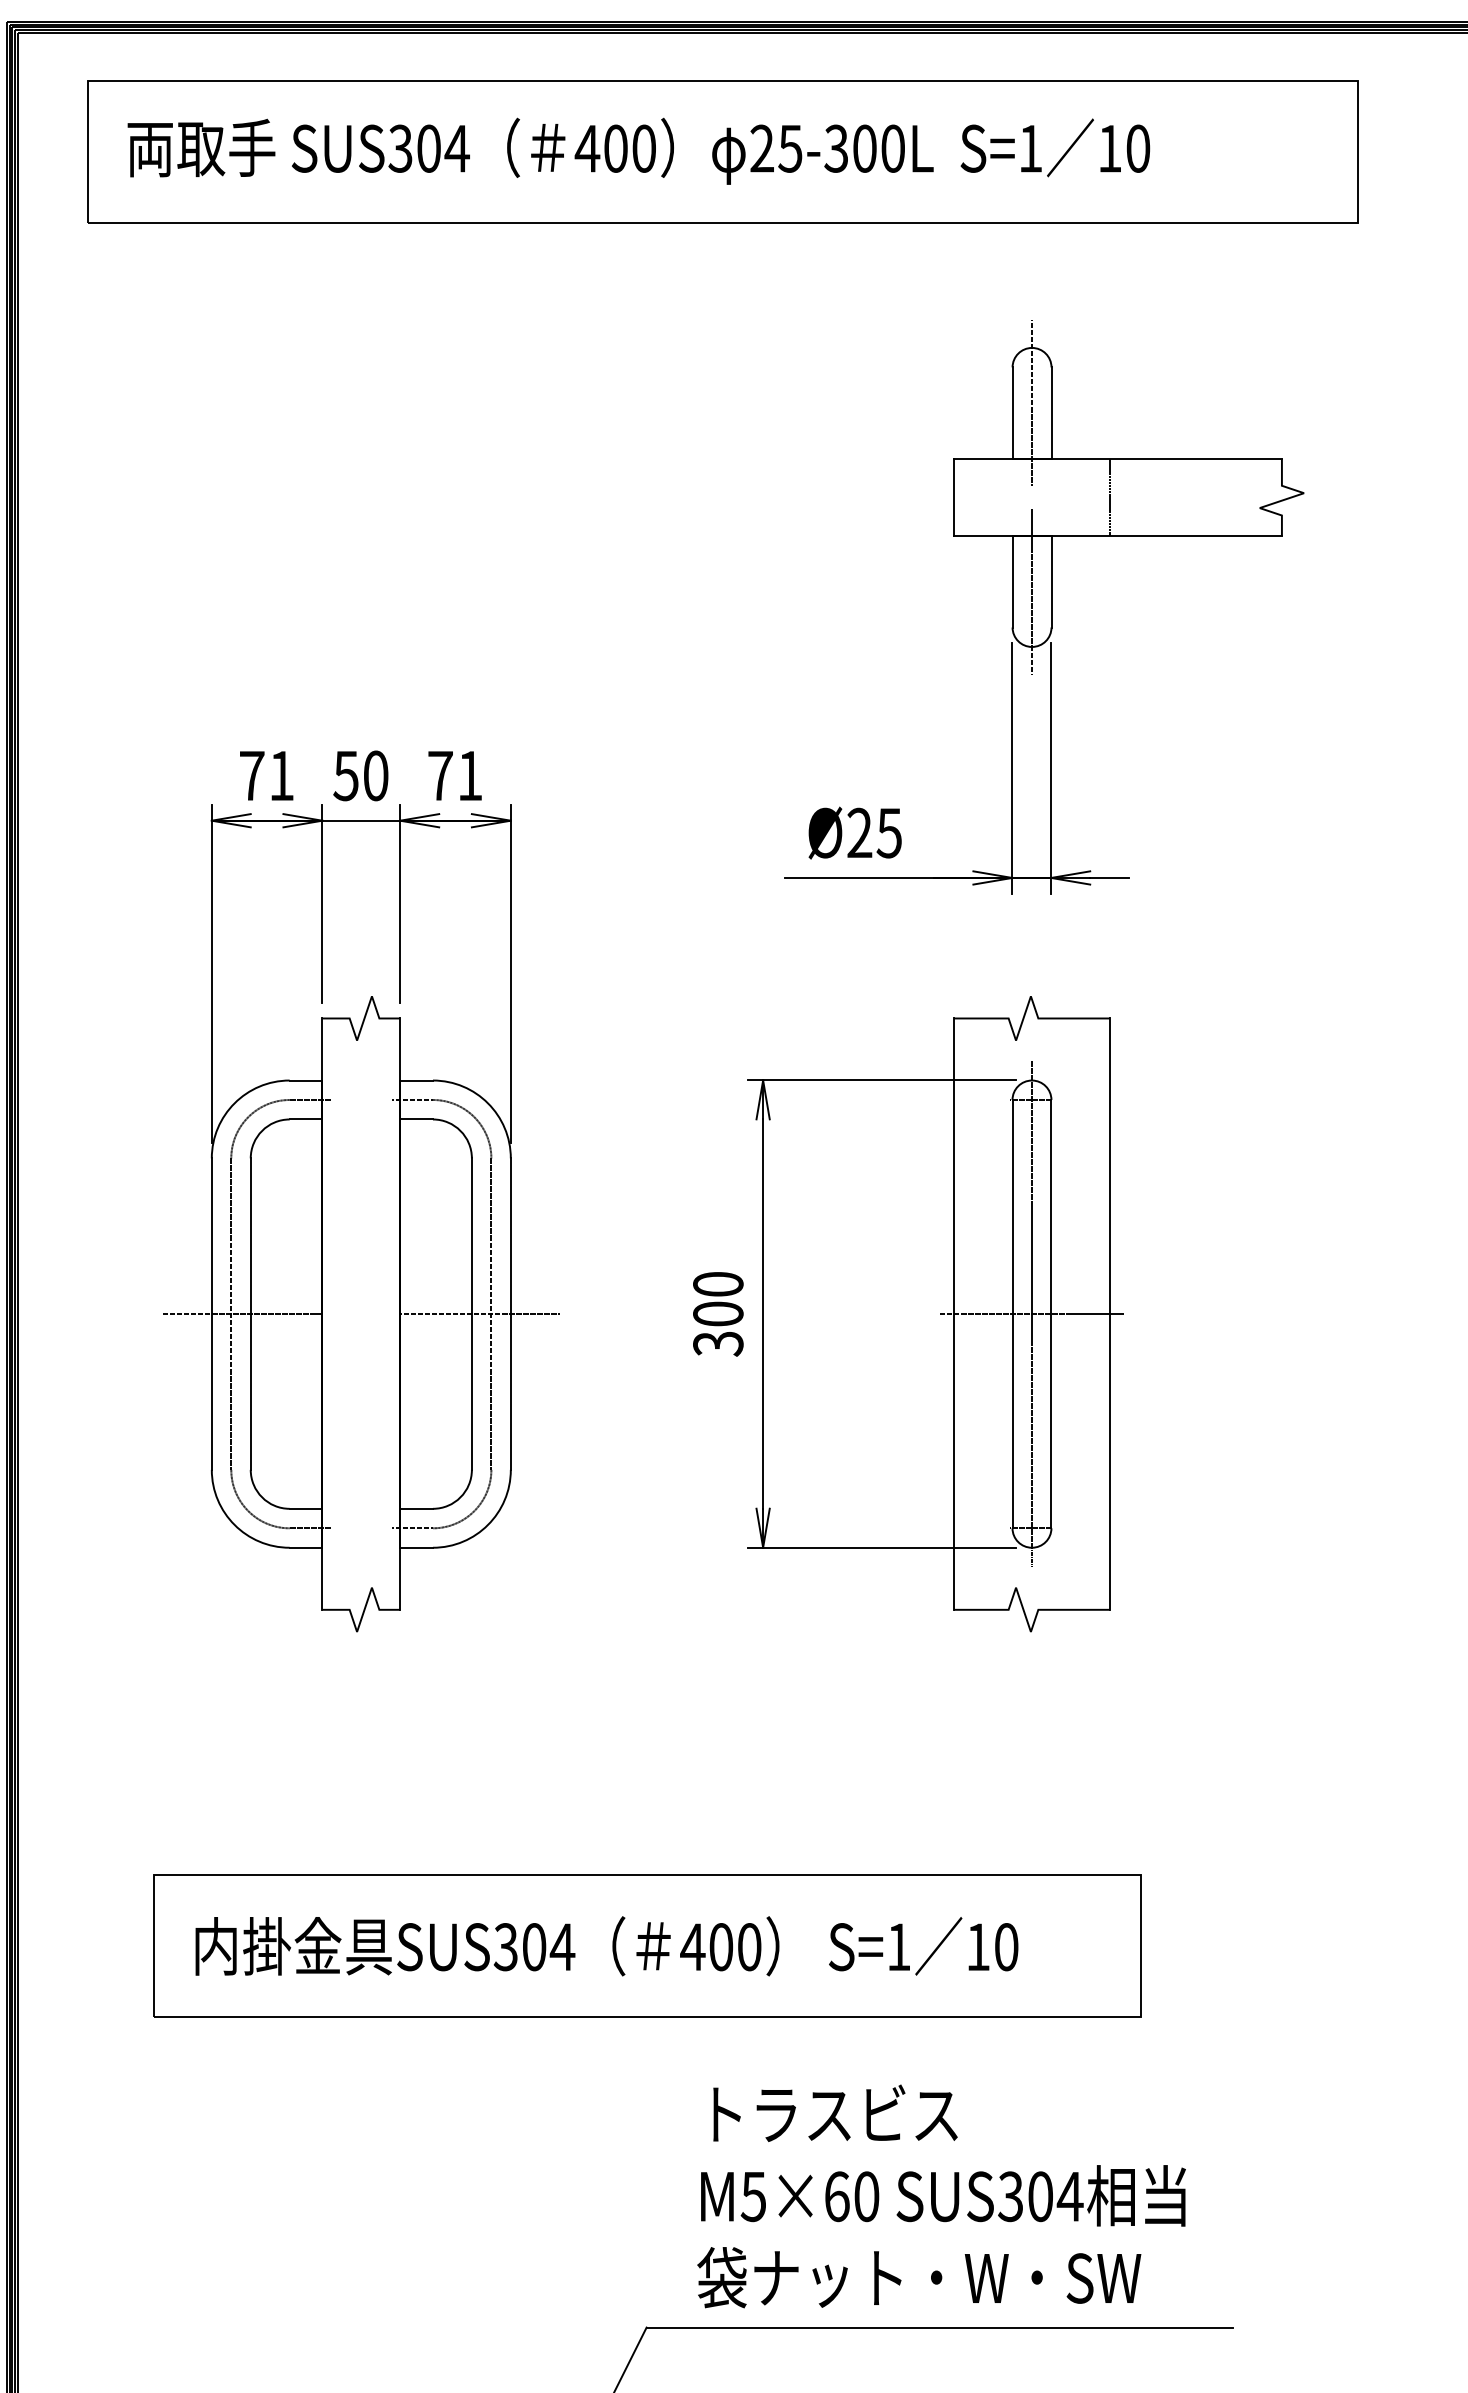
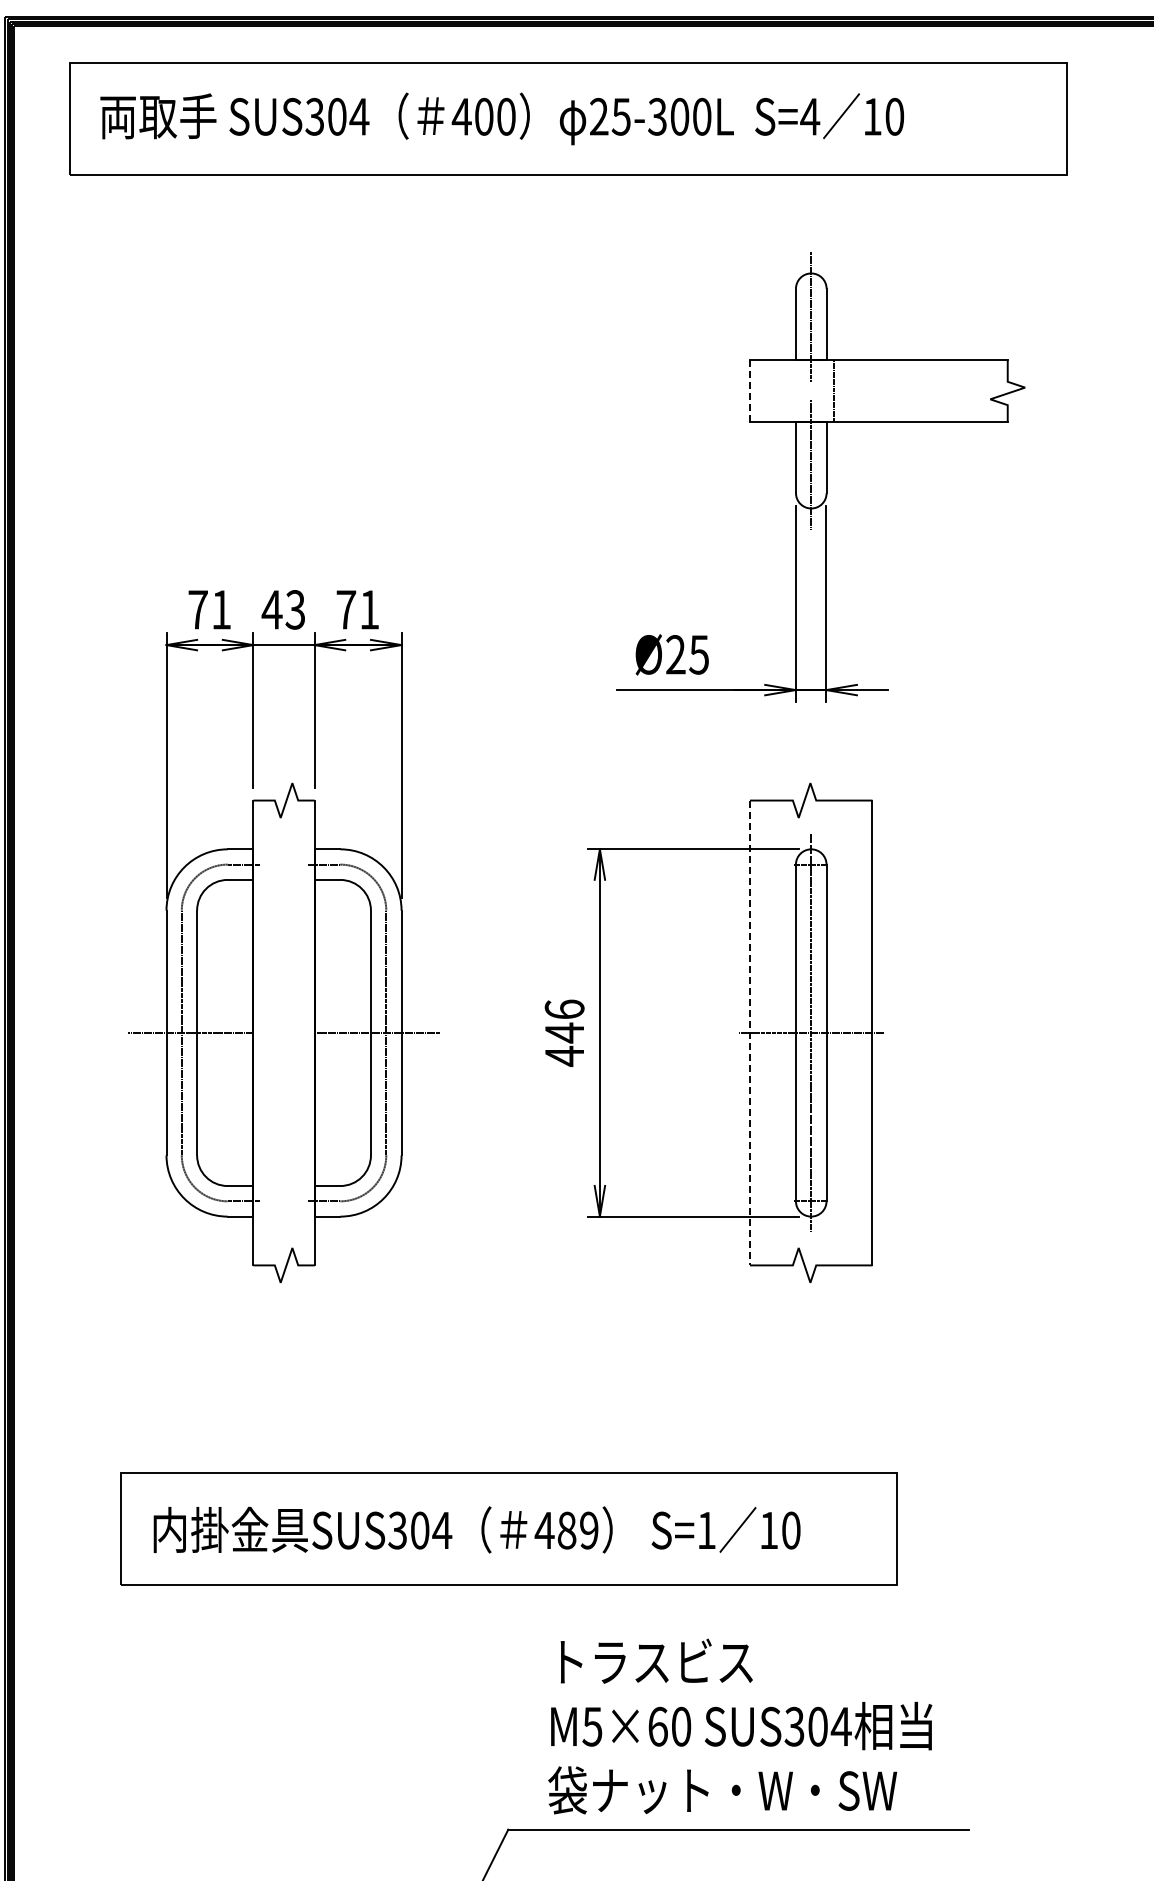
text: (1031, 148) -> (810, 116), S=1 -> S=4
line: (954, 496) -> (750, 390), solid -> dashed
line: (1109, 496) -> (834, 390), moved
text: (360, 775) -> (283, 609), 50 -> 43
text: (718, 1314) -> (564, 1033), 300 -> 446
line: (954, 1314) -> (750, 1033), solid -> dashed
text: (734, 1947) -> (577, 1530), 400 -> 489

